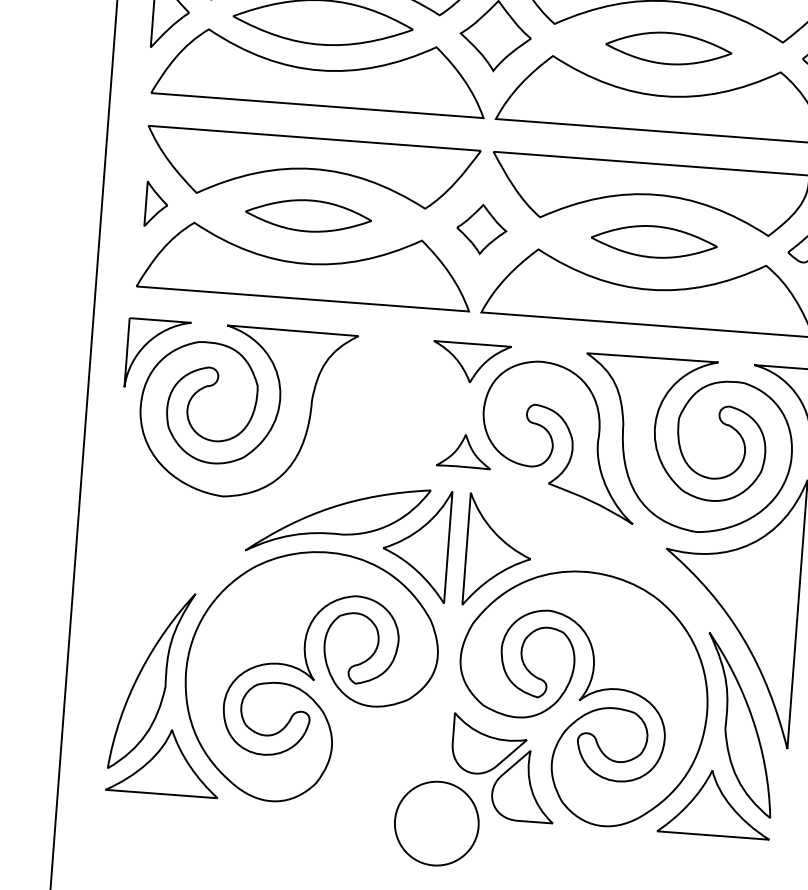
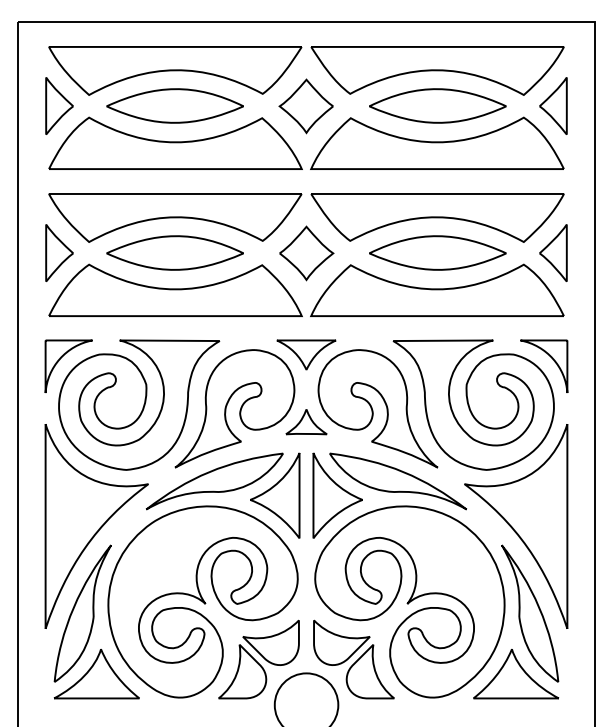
part: (668, 47) -> (437, 105), size x1.43
part: (156, 203) -> (59, 252), size x1.67
part: (307, 215) -> (174, 252), size x1.43
part: (481, 229) -> (306, 253), size x1.43
part: (653, 241) -> (437, 252), size x1.43
part: (371, 426) -> (234, 408), added
part: (579, 538) -> (398, 481), added
part: (178, 567) -> (96, 526), added
part: (378, 758) -> (258, 659), added

